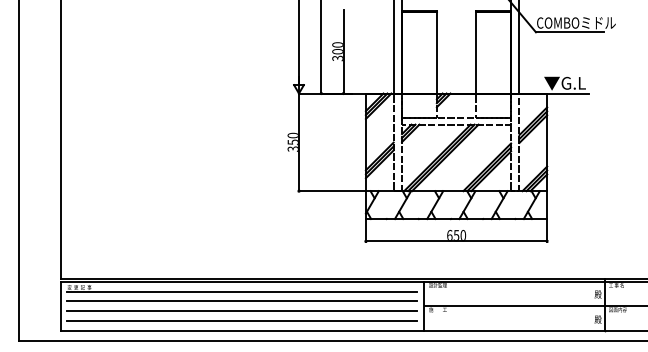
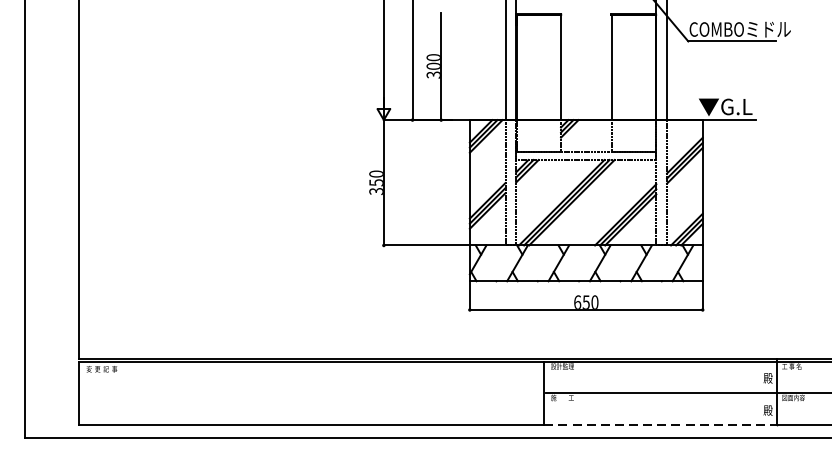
line: (241, 291) -> (310, 374), removed
line: (241, 301) -> (310, 387), removed
line: (241, 311) -> (310, 400), removed
line: (241, 321) -> (310, 412), removed
line: (514, 330) -> (660, 424), solid -> dashed

